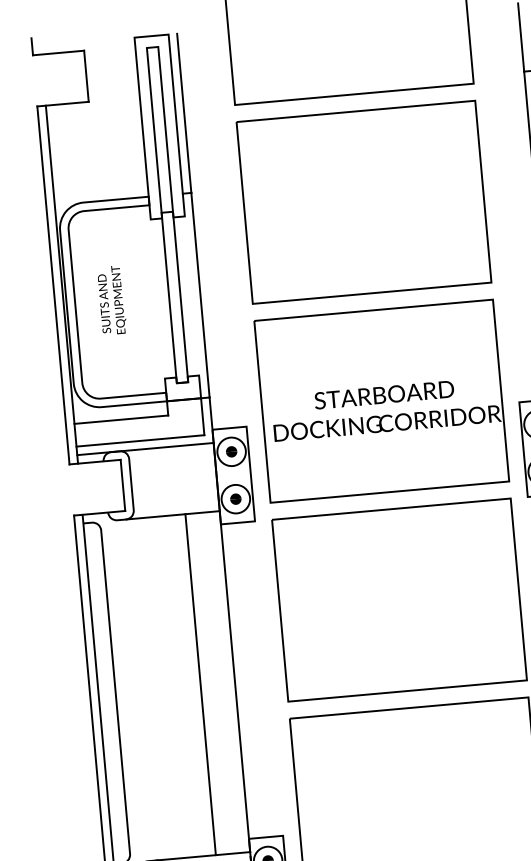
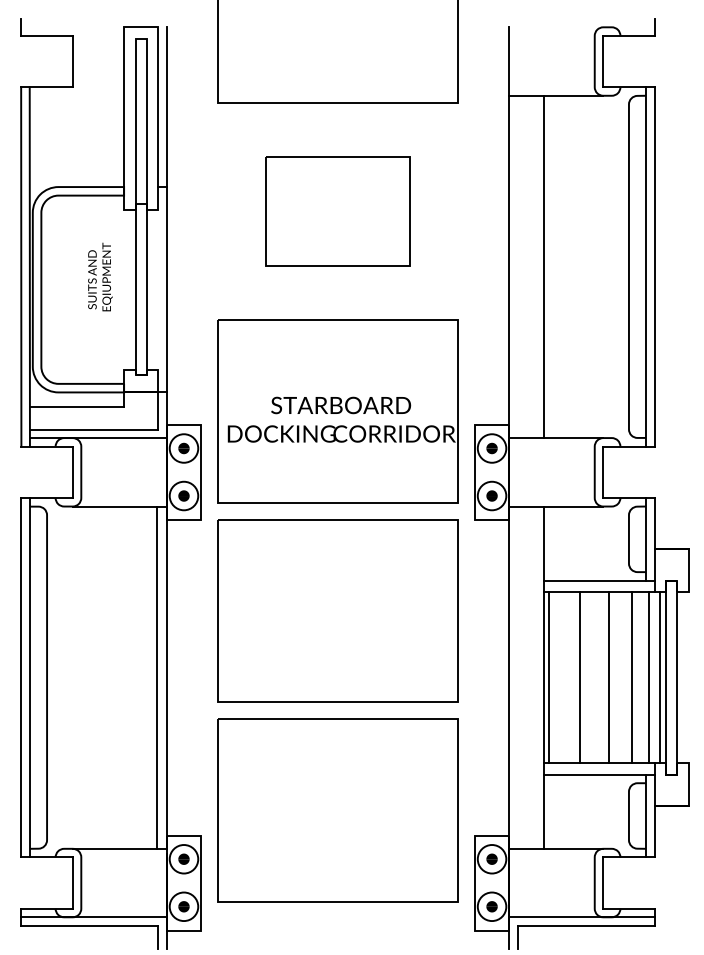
part: (363, 202) -> (337, 211), size x0.6
text: (112, 299) -> (100, 276), moved
line: (200, 684) -> (157, 677), moved

